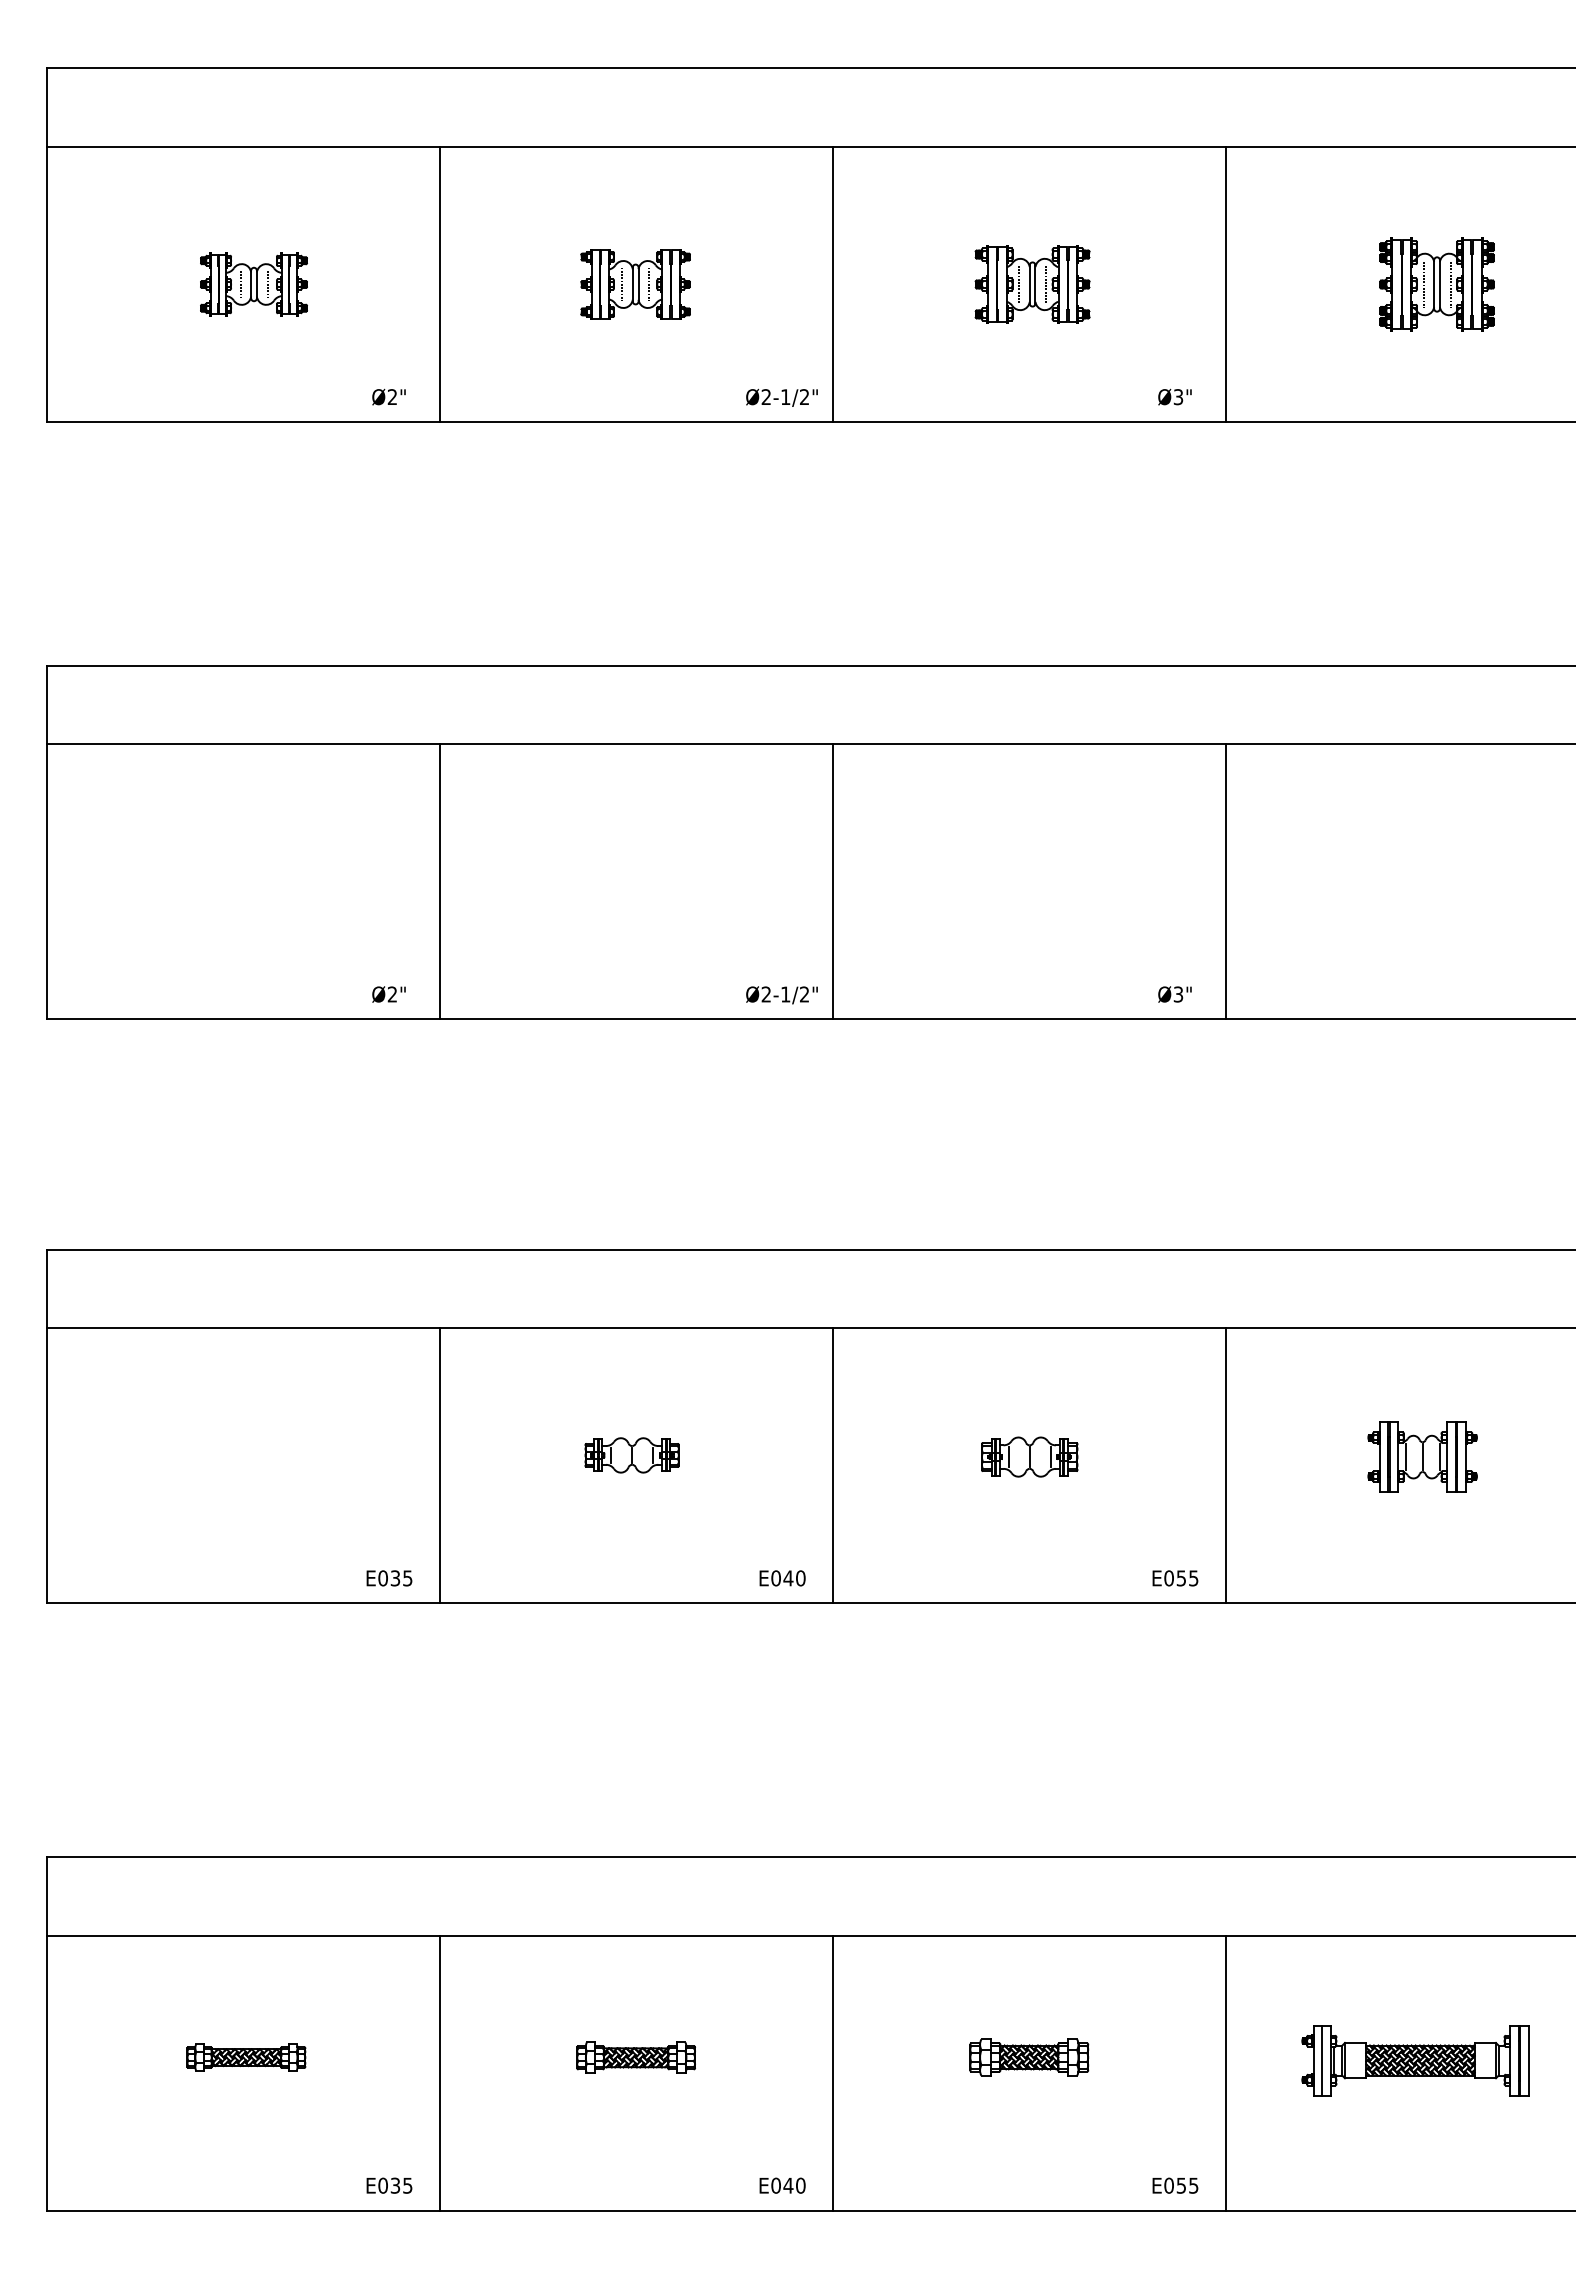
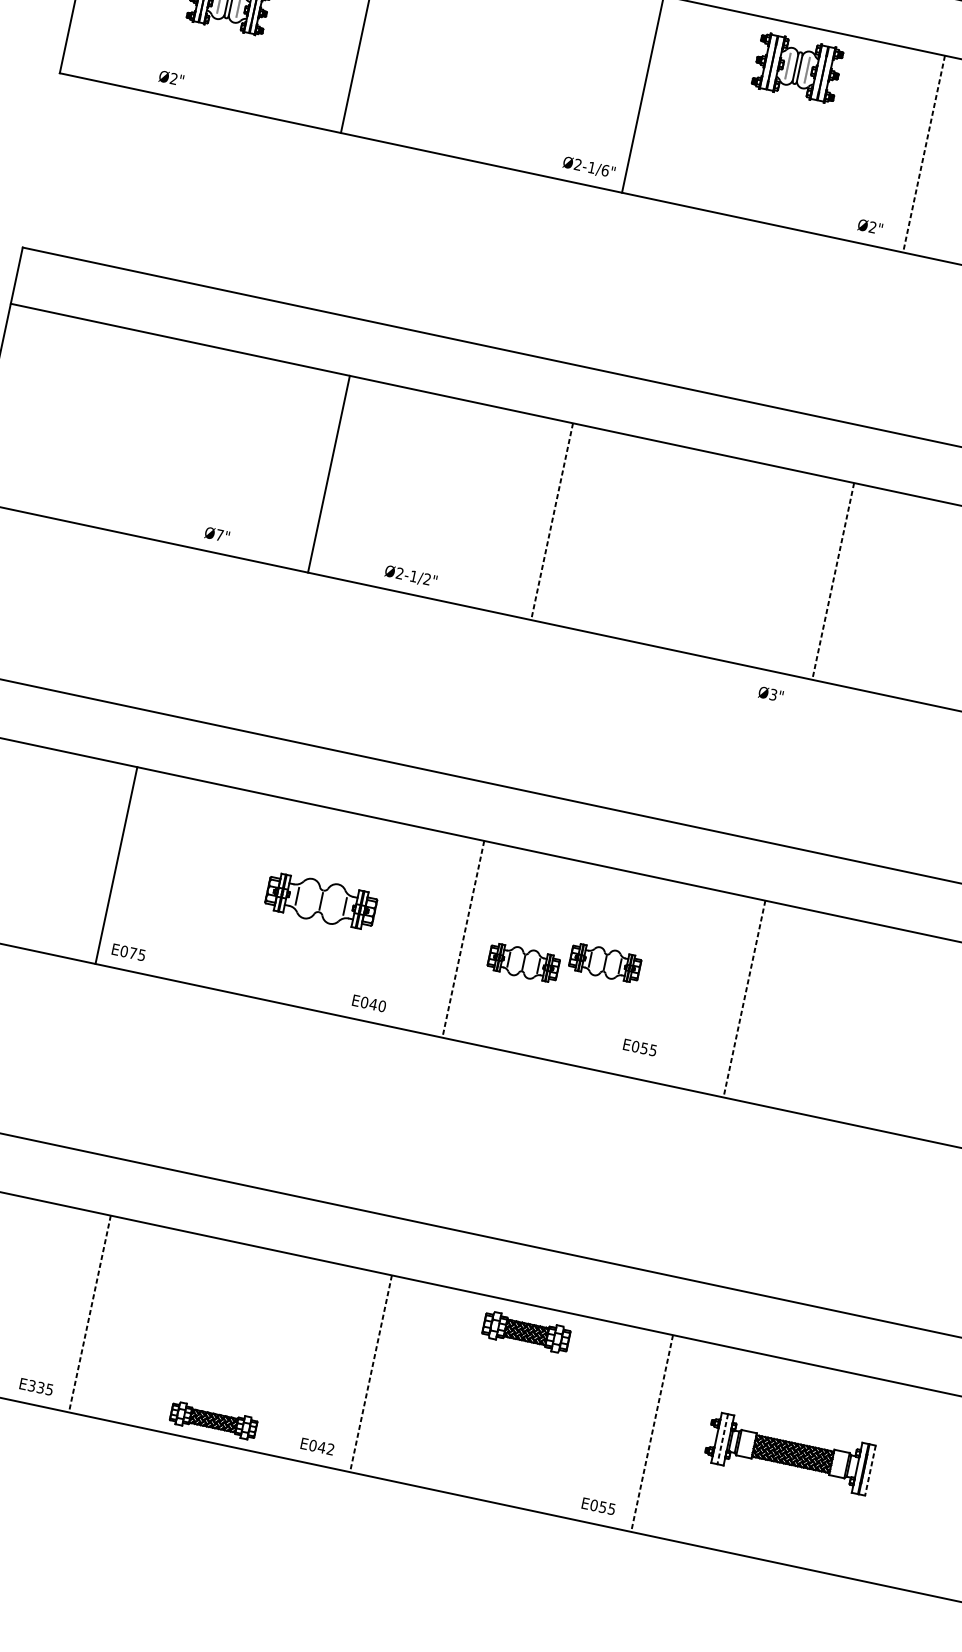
part: (635, 284) -> (501, 64), removed
part: (1032, 284) -> (797, 68), moved
line: (1226, 284) -> (924, 154), solid -> dashed
text: (388, 396) -> (171, 77), moved
text: (804, 397) -> (605, 170), Ø2-1/2" -> Ø2-1/6"
text: (1178, 397) -> (872, 227), Ø3" -> Ø2"
line: (440, 881) -> (329, 474), moved
line: (833, 881) -> (552, 521), solid -> dashed
line: (1226, 881) -> (833, 581), solid -> dashed
text: (391, 994) -> (219, 535), Ø2" -> Ø7"
text: (1174, 994) -> (770, 694), moved
text: (781, 995) -> (410, 576), moved
part: (631, 1455) -> (320, 901), size x1.6
part: (1422, 1456) -> (886, 1022), removed
line: (440, 1465) -> (116, 865), moved
line: (833, 1465) -> (463, 939), solid -> dashed
line: (1226, 1465) -> (744, 998), solid -> dashed
part: (920, 1479) -> (523, 962), added
text: (395, 1578) -> (133, 953), E035 -> E075
text: (782, 1578) -> (369, 1003), moved
text: (1175, 1578) -> (640, 1047), moved
part: (635, 2057) -> (213, 1420), moved
part: (1029, 2057) -> (526, 1332), moved
line: (1322, 2060) -> (722, 1439), solid -> dashed
line: (1528, 2060) -> (870, 1470), solid -> dashed
line: (440, 2073) -> (90, 1314), solid -> dashed
line: (833, 2073) -> (371, 1374), solid -> dashed
line: (1226, 2073) -> (652, 1433), solid -> dashed
text: (382, 2185) -> (31, 1385), E035 -> E335
text: (800, 2185) -> (330, 1449), E040 -> E042

